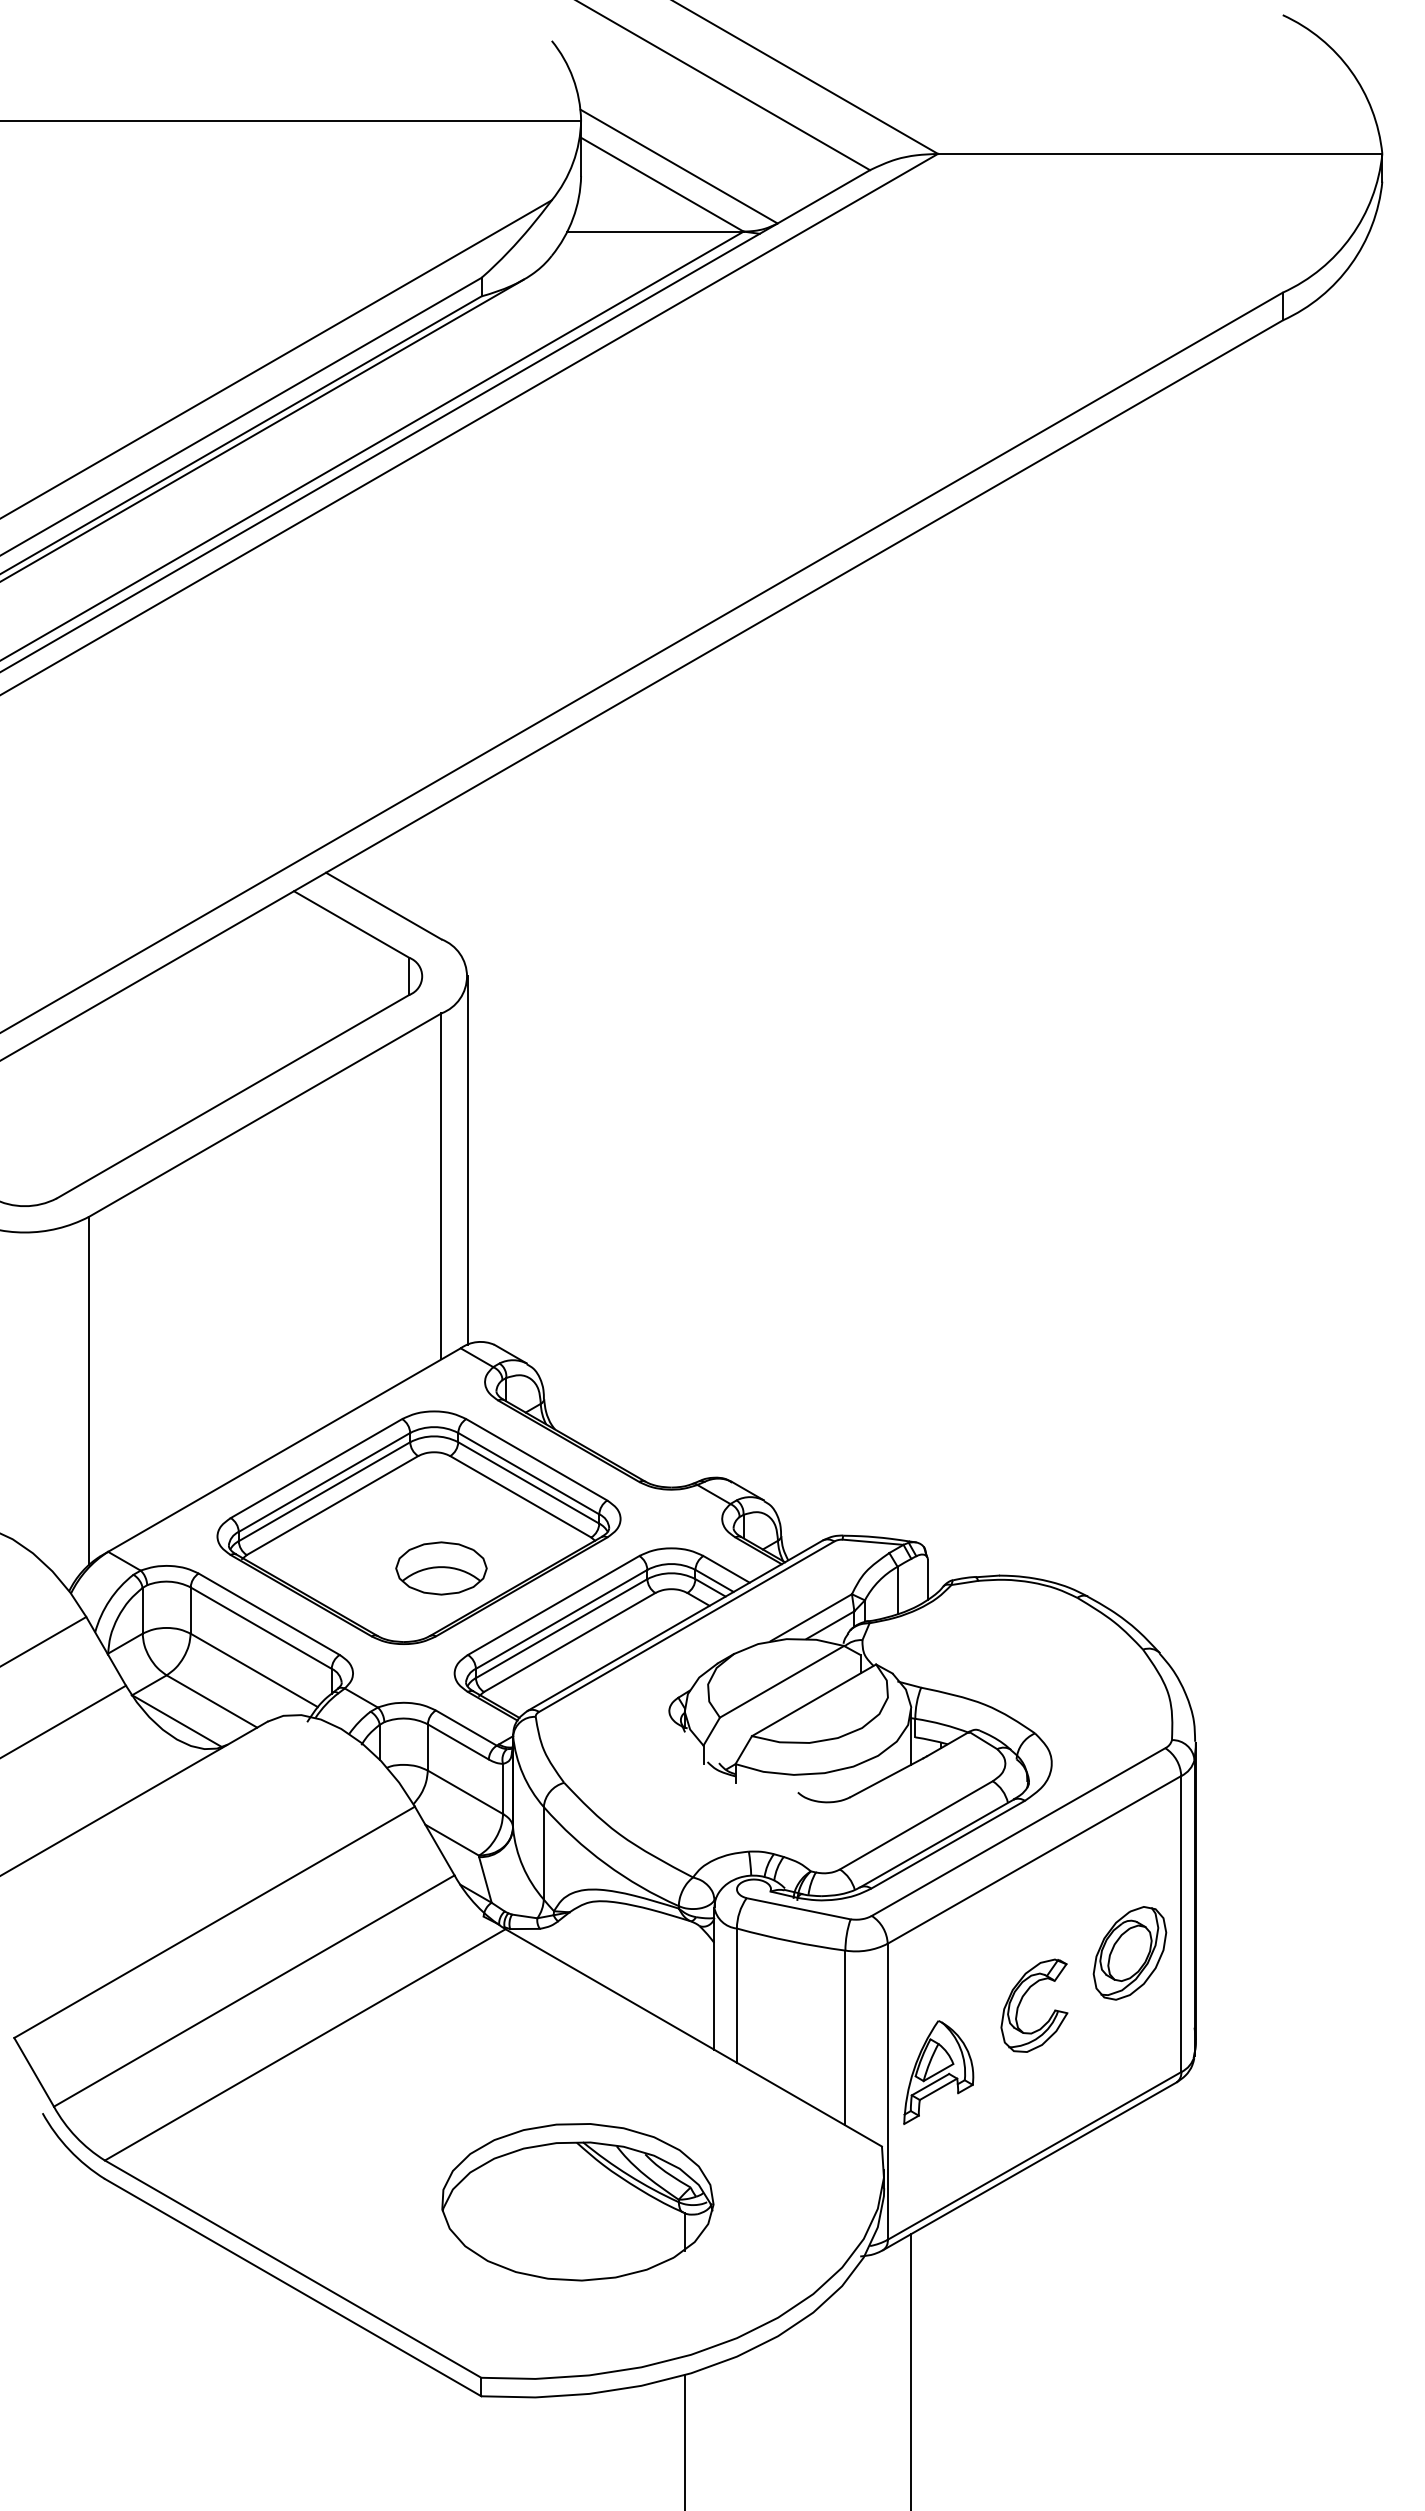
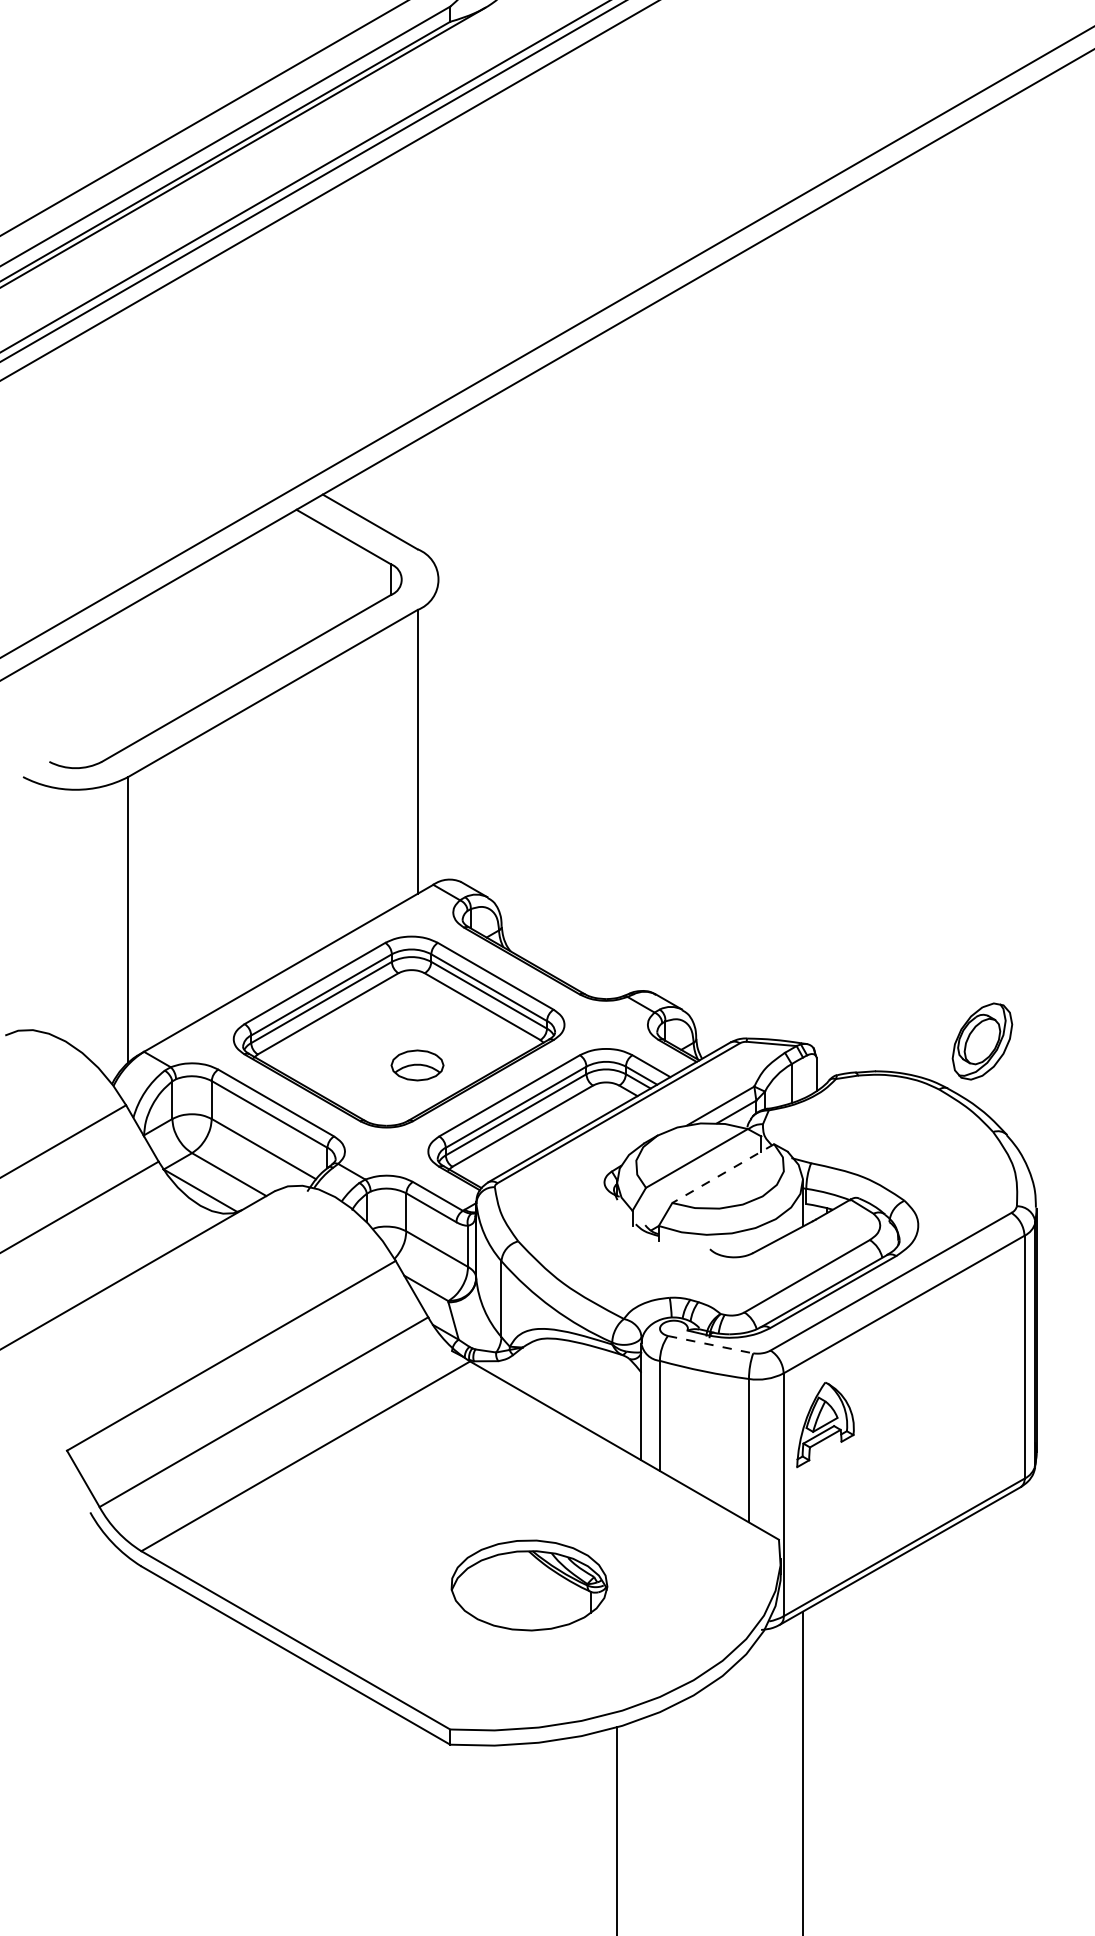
line: (468, 1160) -> (439, 730), removed
part: (441, 1568) -> (417, 1065), size x0.7
line: (814, 1700) -> (723, 1173), solid -> dashed
line: (799, 1908) -> (711, 1344), solid -> dashed
part: (1129, 1953) -> (982, 1041), moved
part: (1021, 2002) -> (893, 1421), removed
part: (938, 2072) -> (825, 1424), moved
part: (577, 2202) -> (529, 1585), size x0.7

